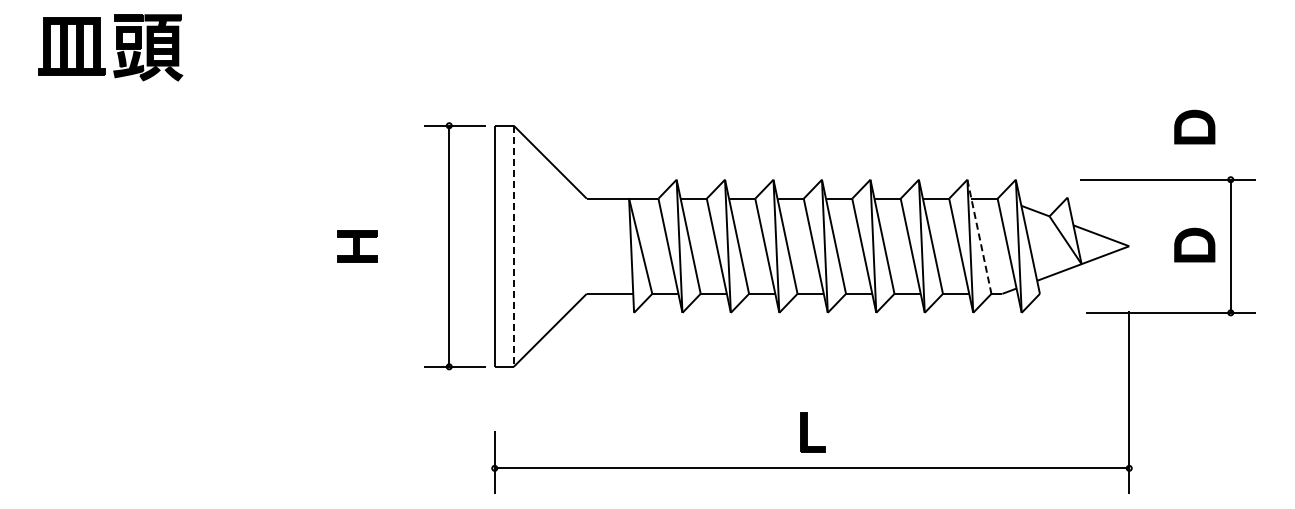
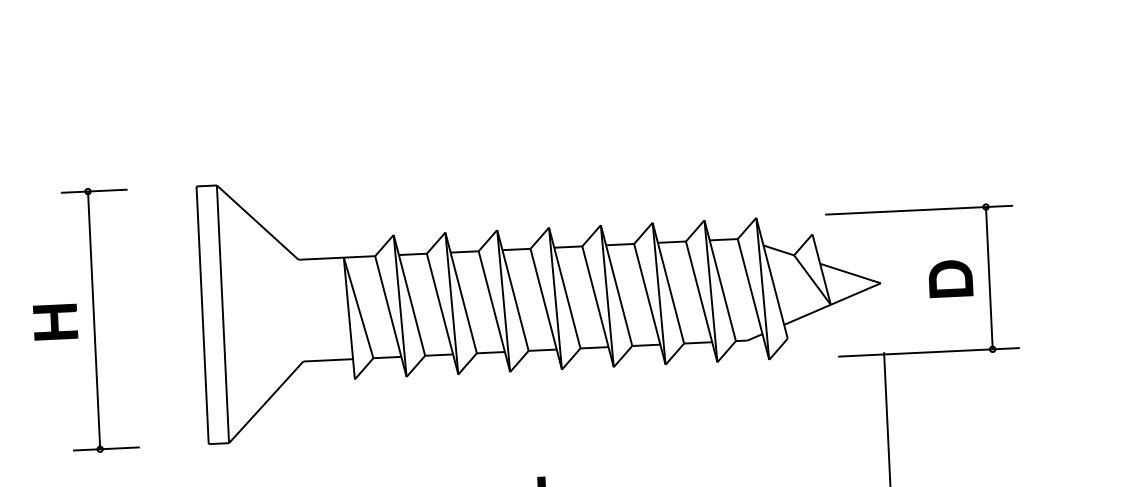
part: (1194, 126) -> (944, 151), removed
line: (979, 237) -> (720, 281), dashed -> solid
part: (454, 246) -> (99, 320), moved
line: (513, 246) -> (222, 314), dashed -> solid

